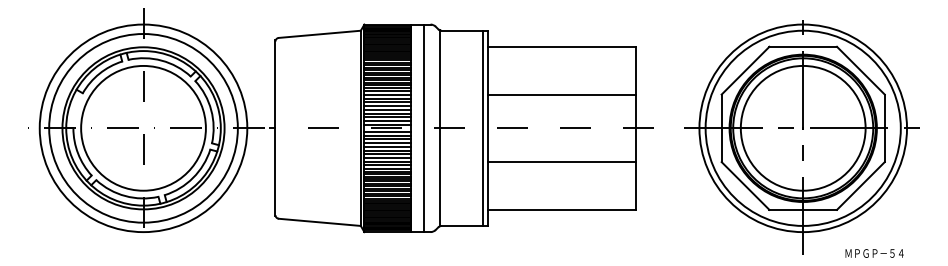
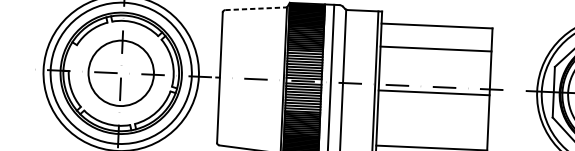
line: (320, 34) -> (256, 8), solid -> dashed
line: (561, 94) -> (435, 48), moved
circle: (143, 127) -> (121, 72), size x0.7
line: (561, 162) -> (433, 93), moved

